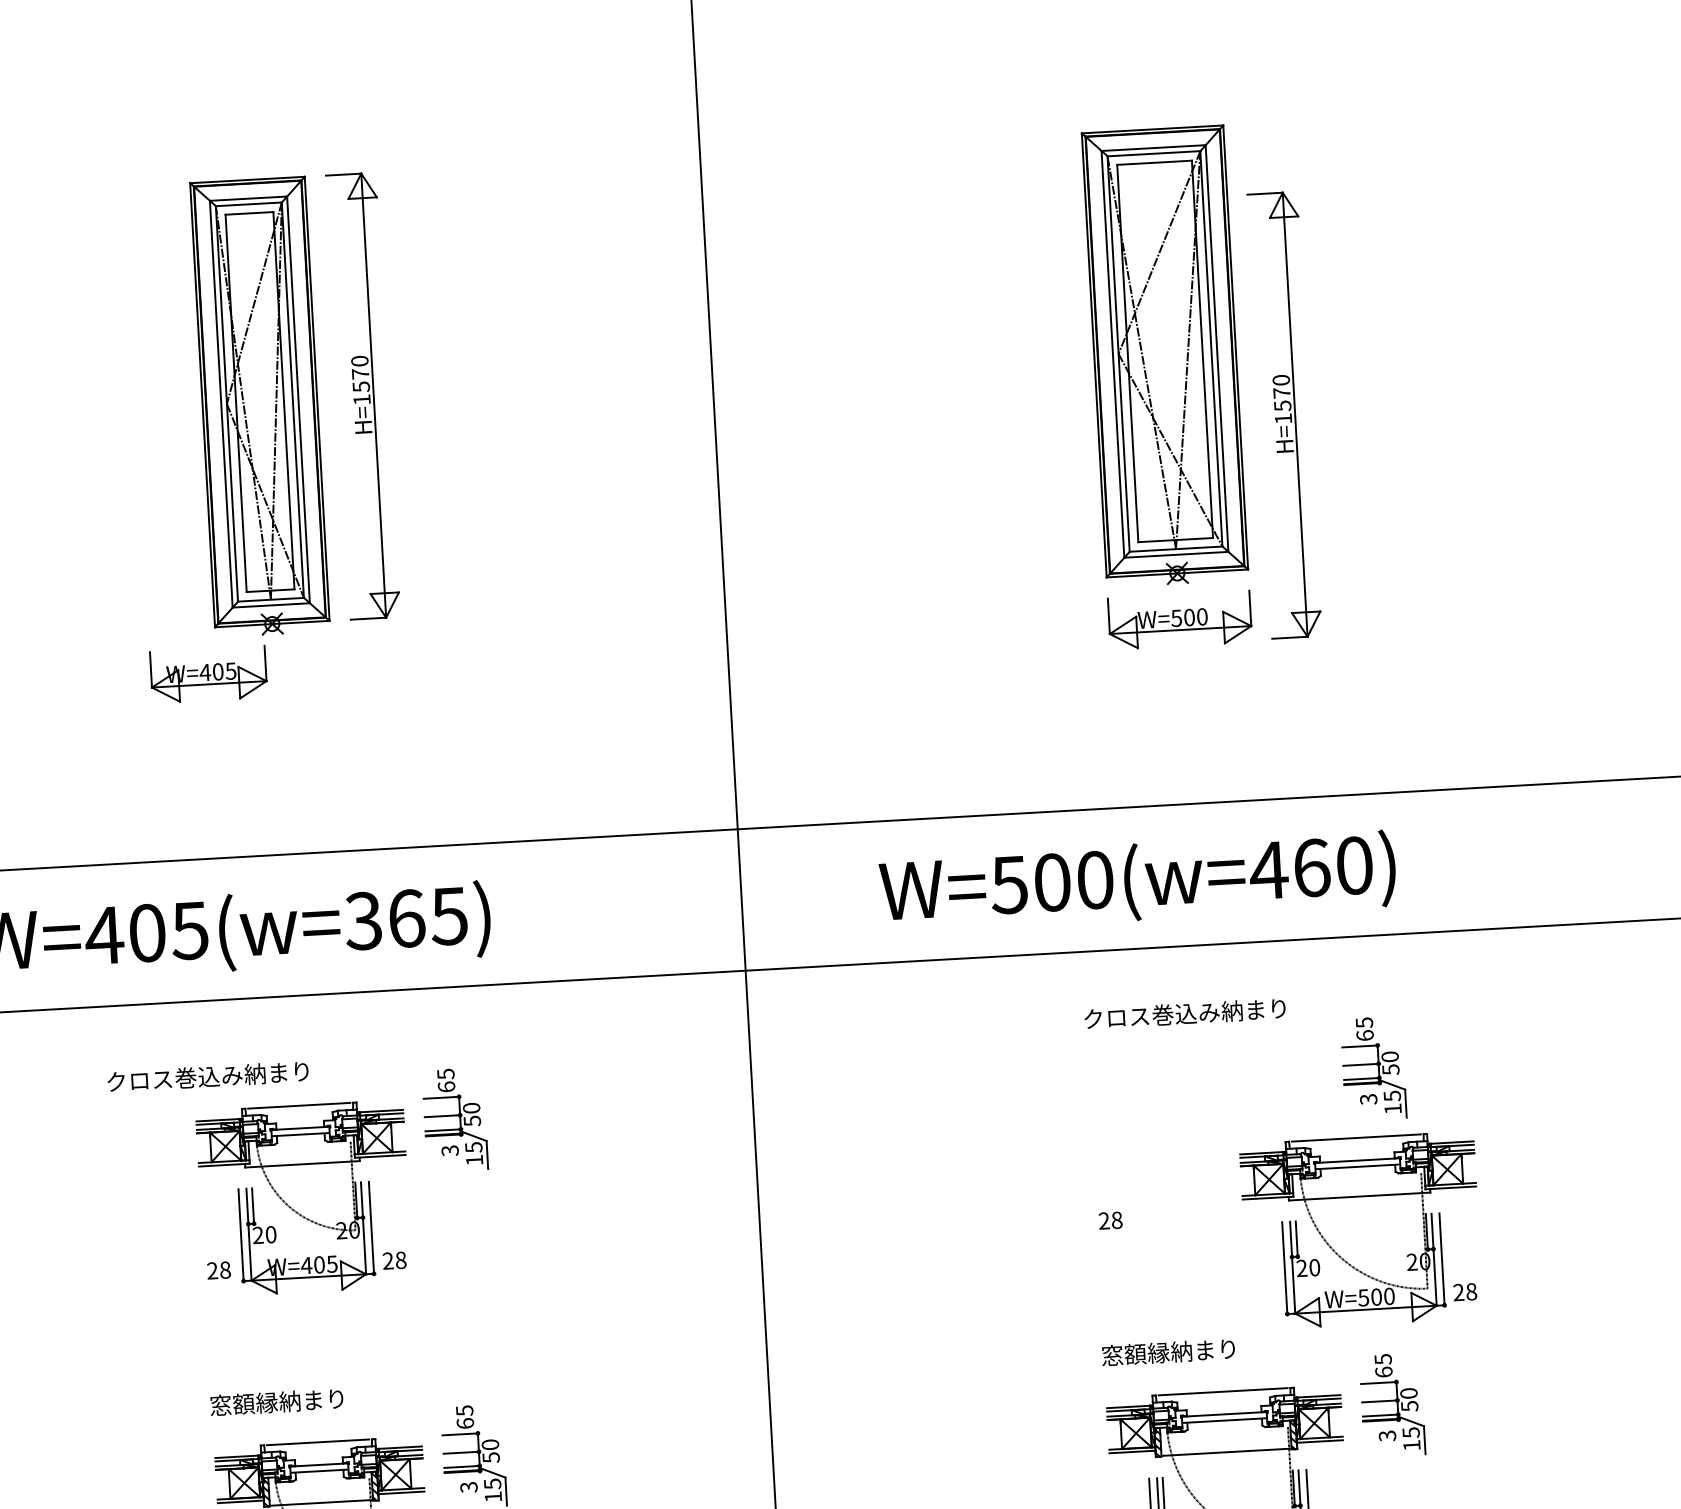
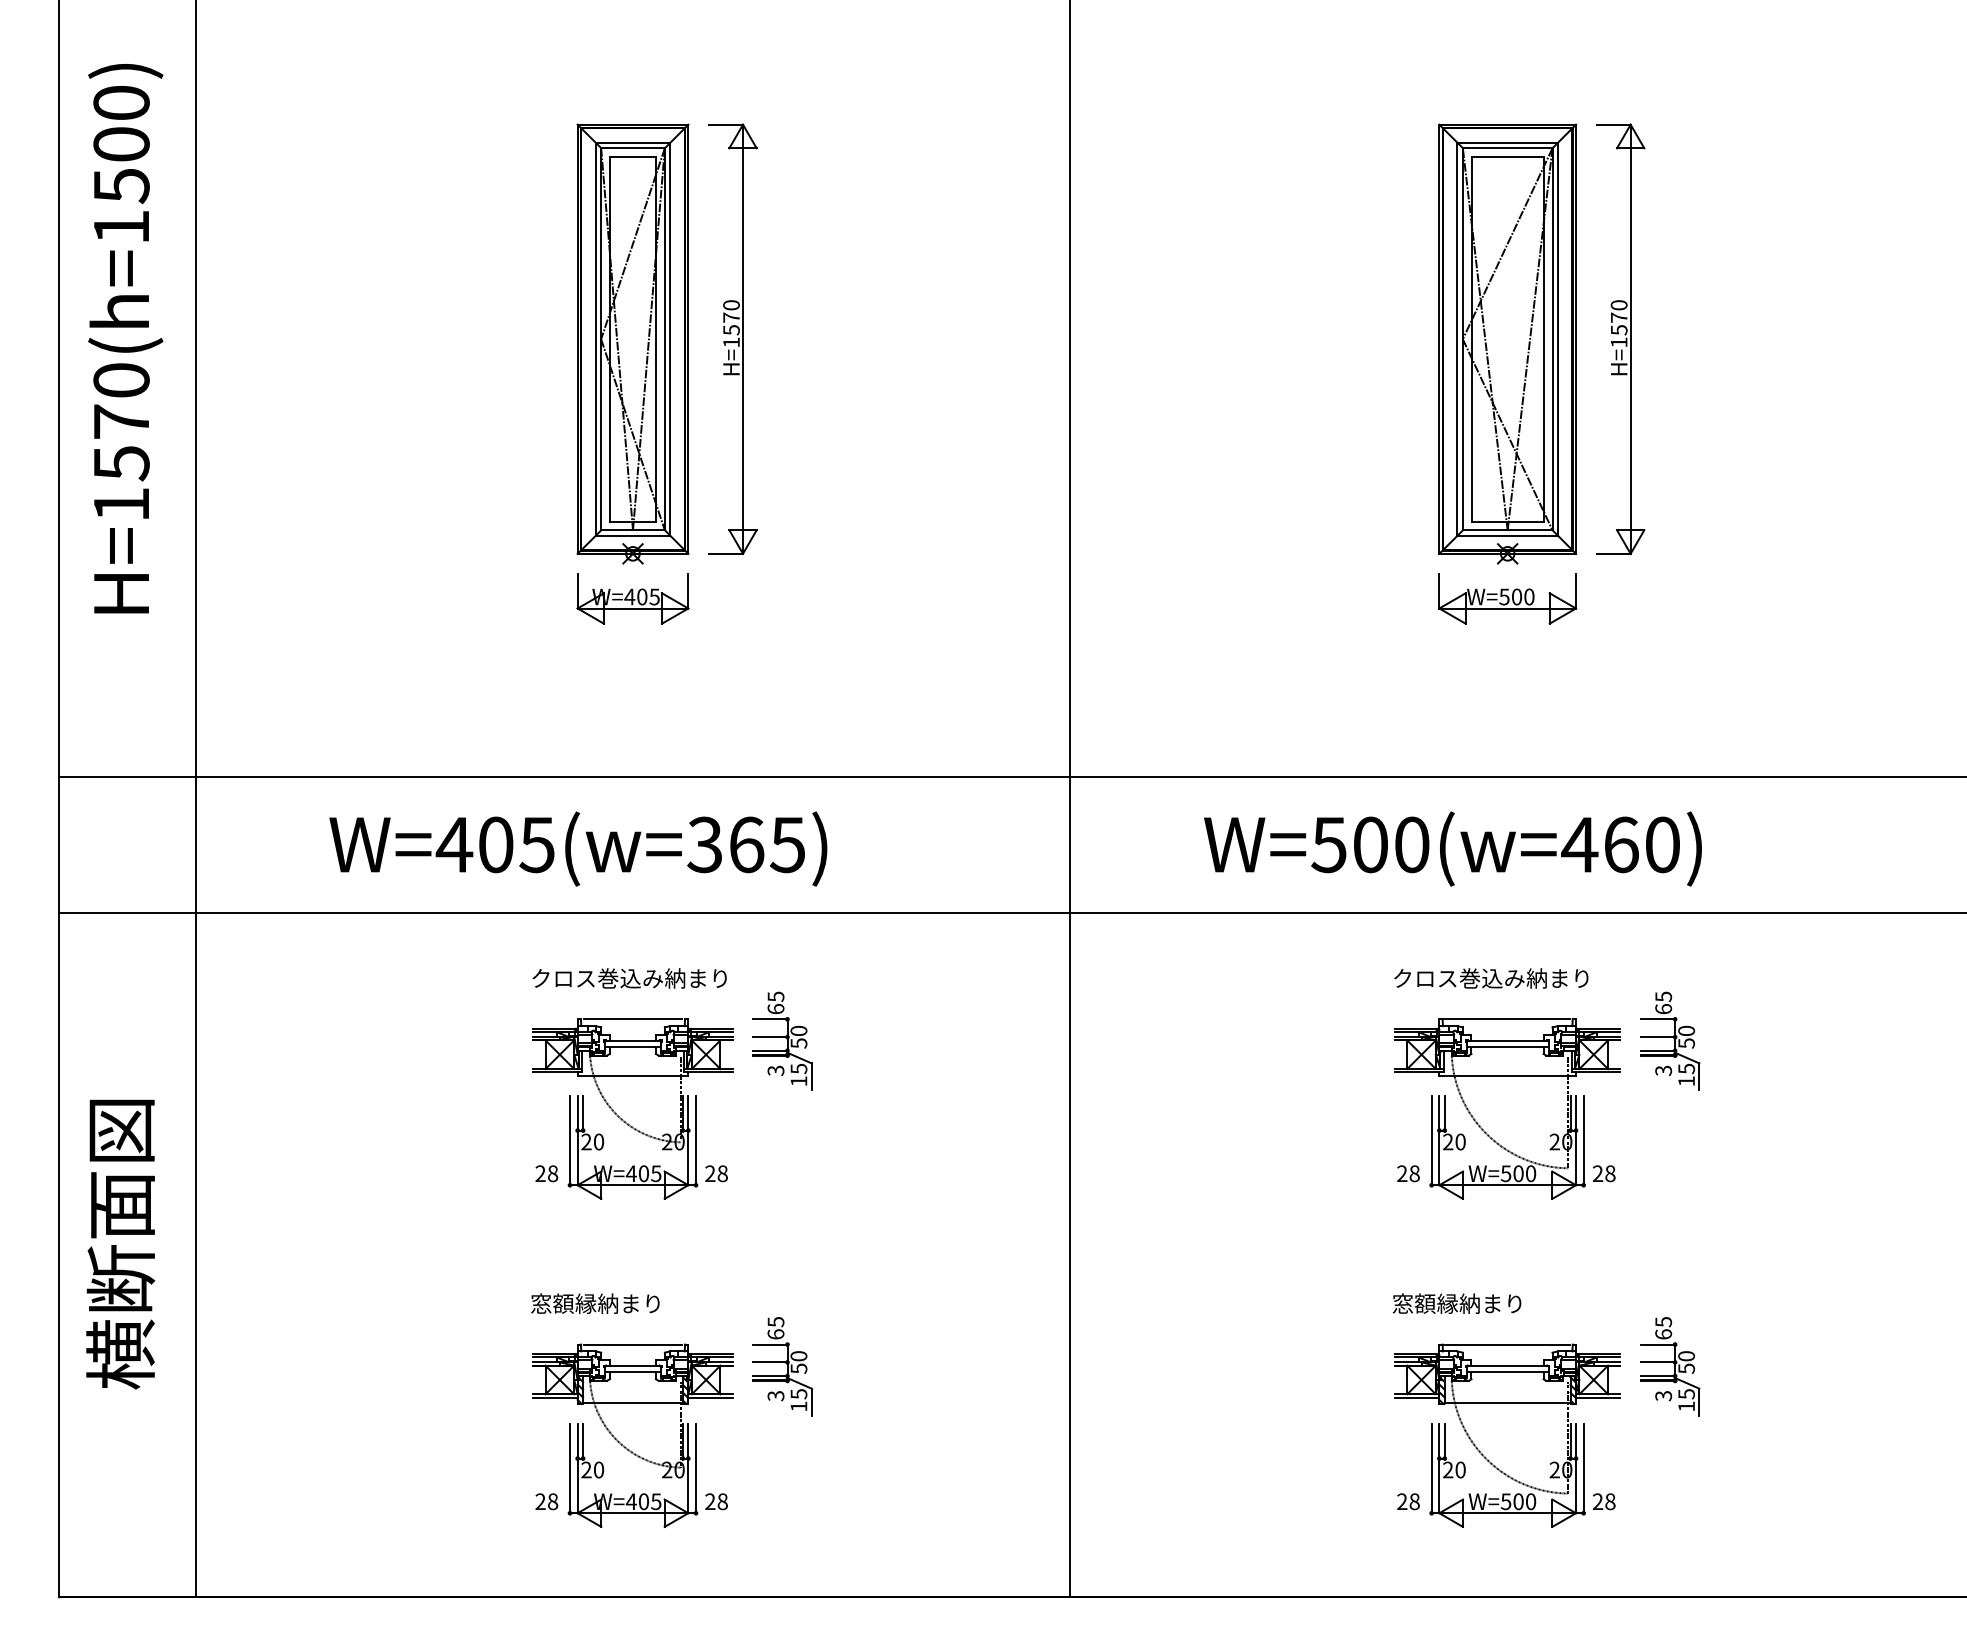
part: (1284, 414) -> (1620, 338), moved
part: (208, 674) -> (632, 598), moved
text: (207, 1076) -> (629, 978), moved
part: (1338, 1254) -> (1484, 1130), moved

